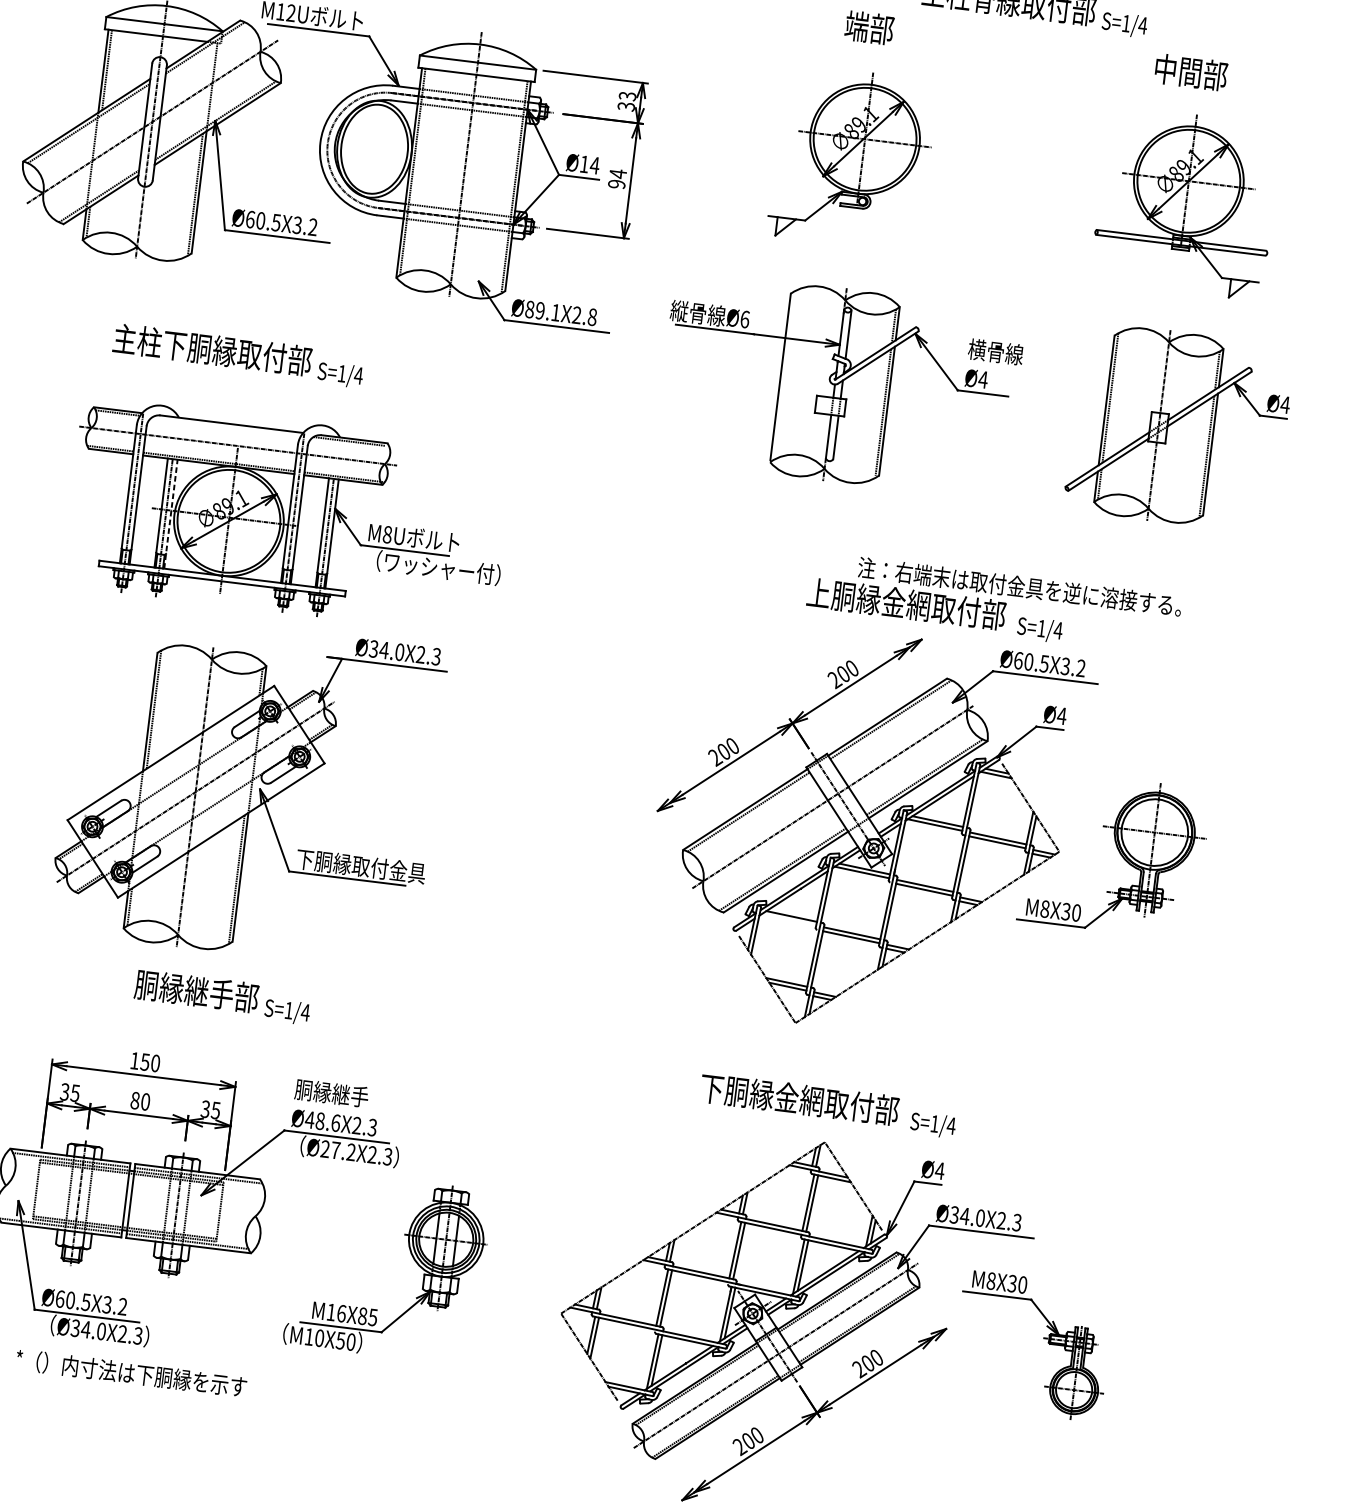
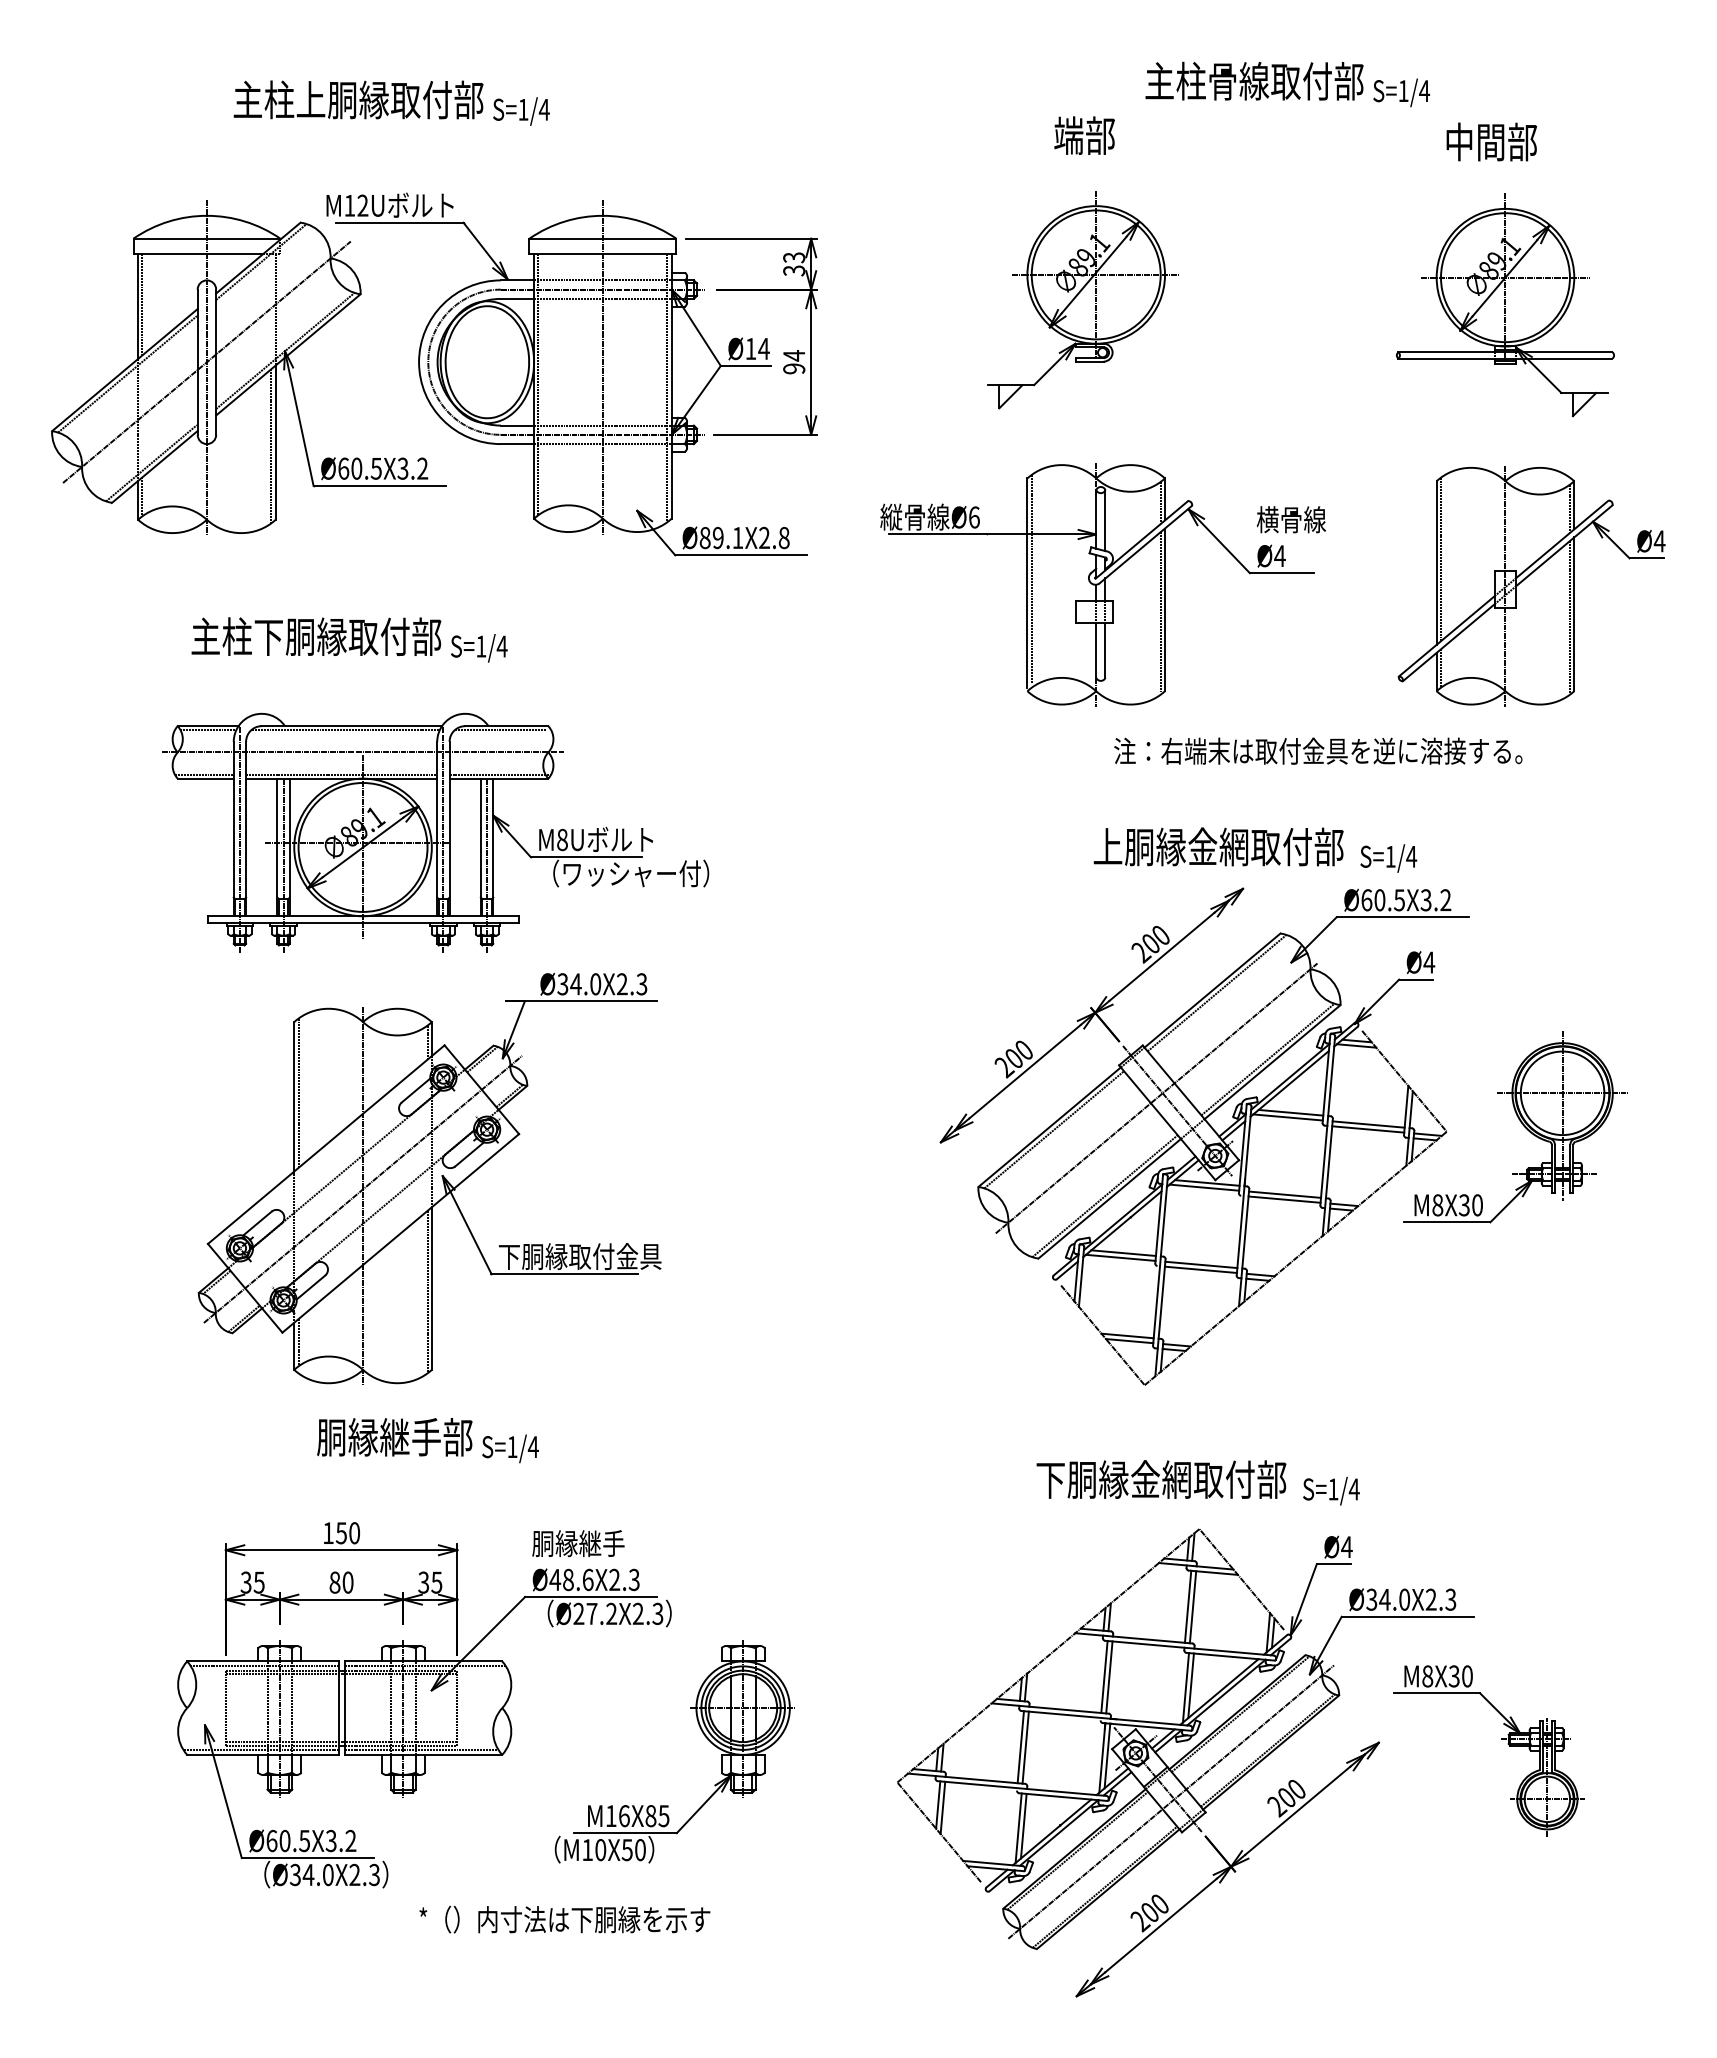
line: (784, 374) -> (1031, 579), added
line: (226, 426) -> (345, 729), added
line: (170, 514) -> (289, 847), dashed -> solid
text: (1020, 586) -> (1318, 750), moved
line: (788, 919) -> (1120, 1257), added
text: (131, 1373) -> (564, 1919), moved

